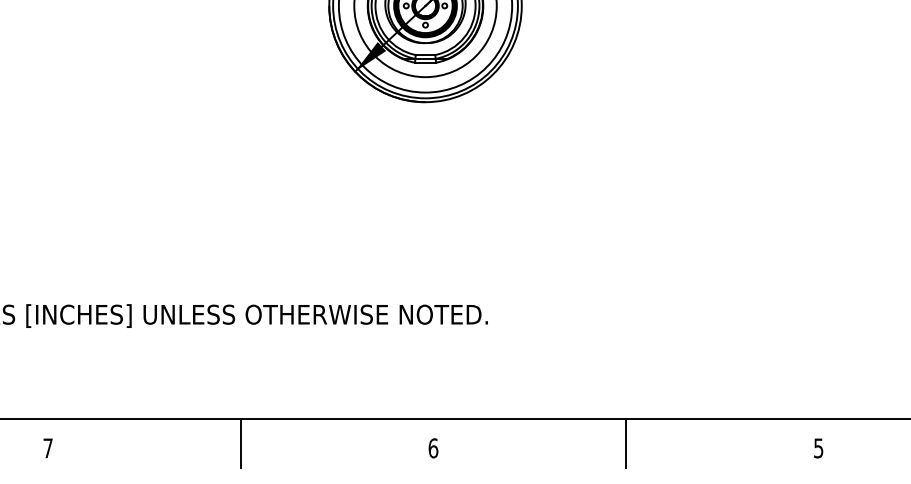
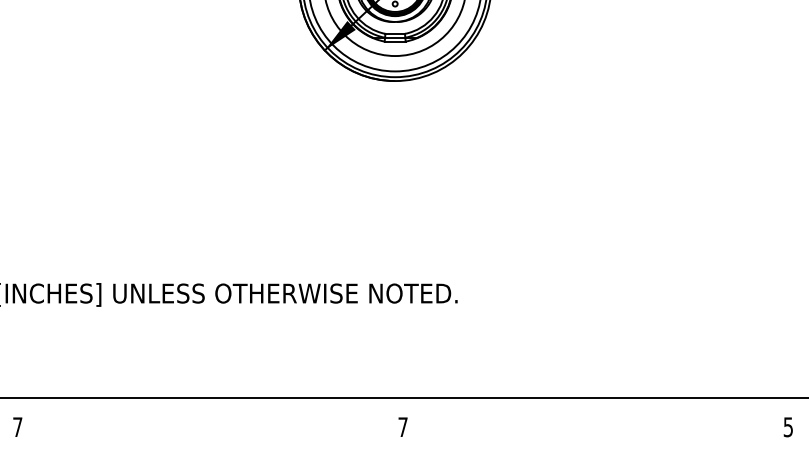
line: (240, 443) -> (210, 422), removed
line: (626, 443) -> (596, 422), removed
text: (433, 448) -> (403, 427), 6 -> 7

